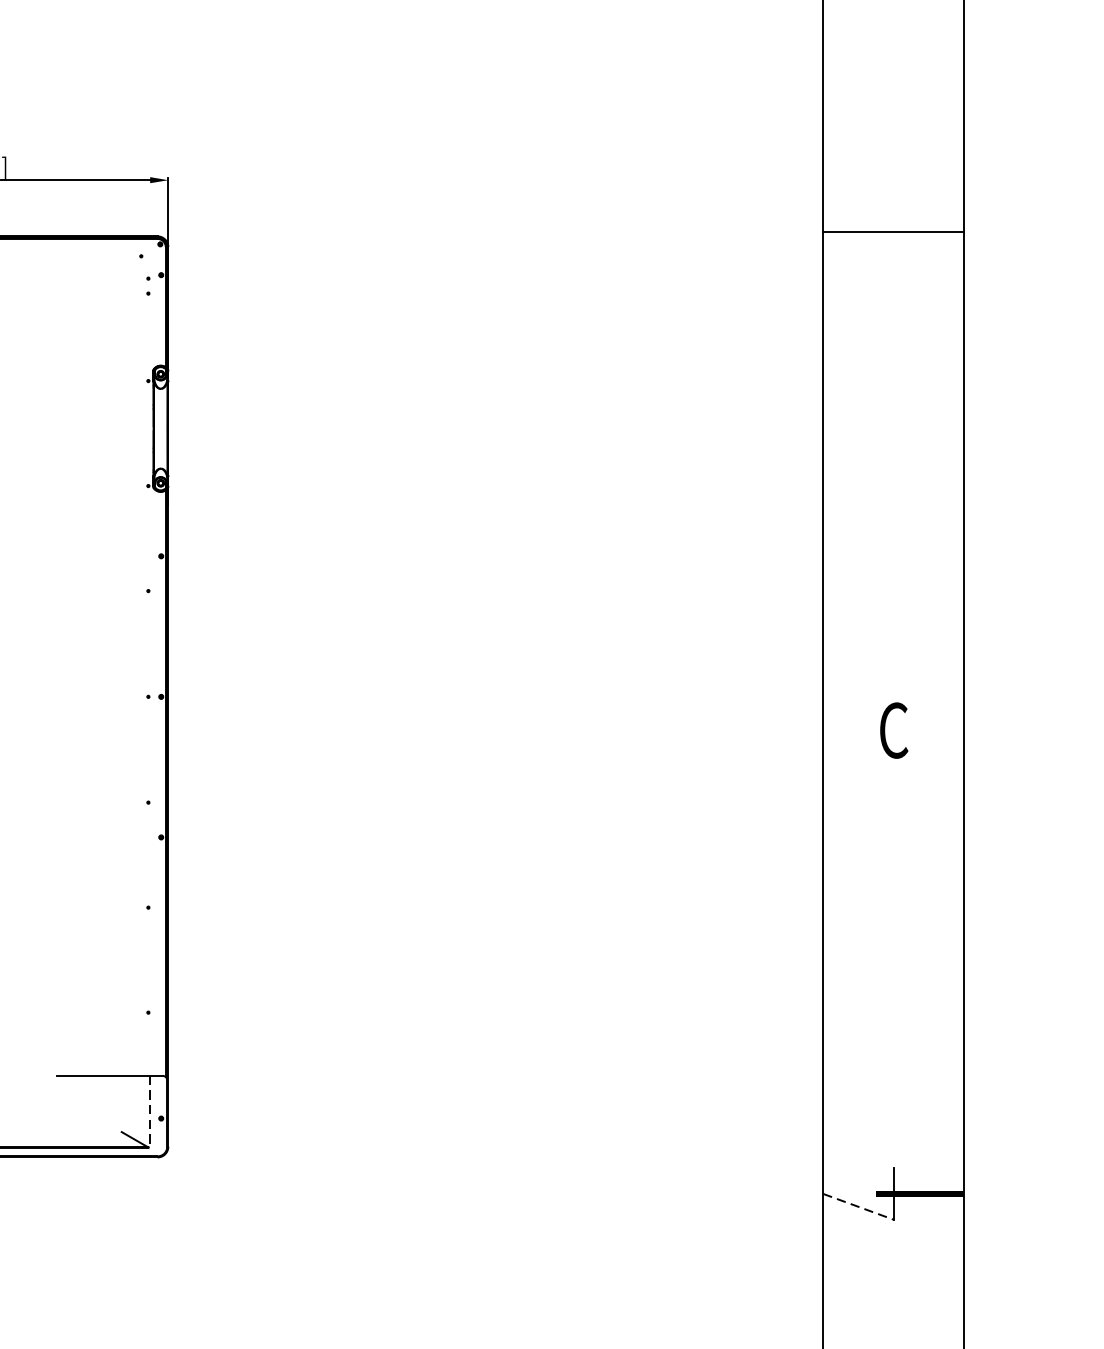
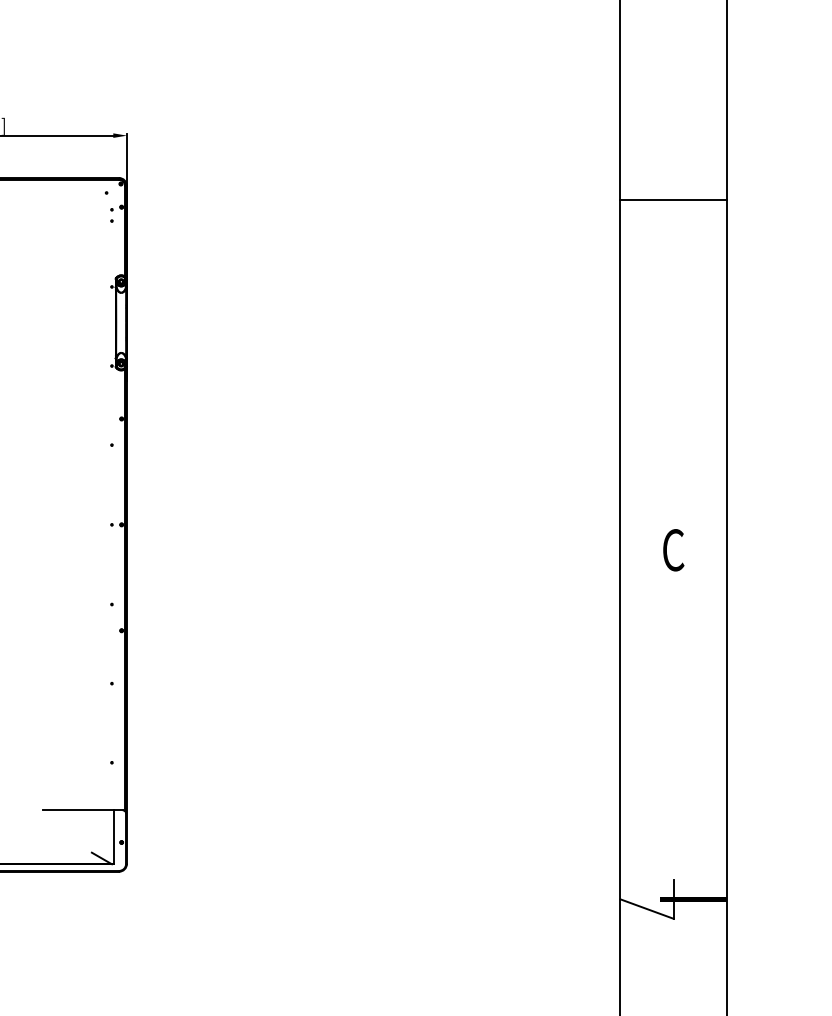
line: (892, 231) -> (672, 200), moved
line: (150, 1111) -> (113, 837), dashed -> solid
line: (859, 1207) -> (647, 909), dashed -> solid

